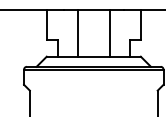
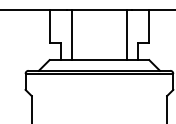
line: (77, 32) -> (71, 34), moved
line: (109, 32) -> (126, 34), moved

